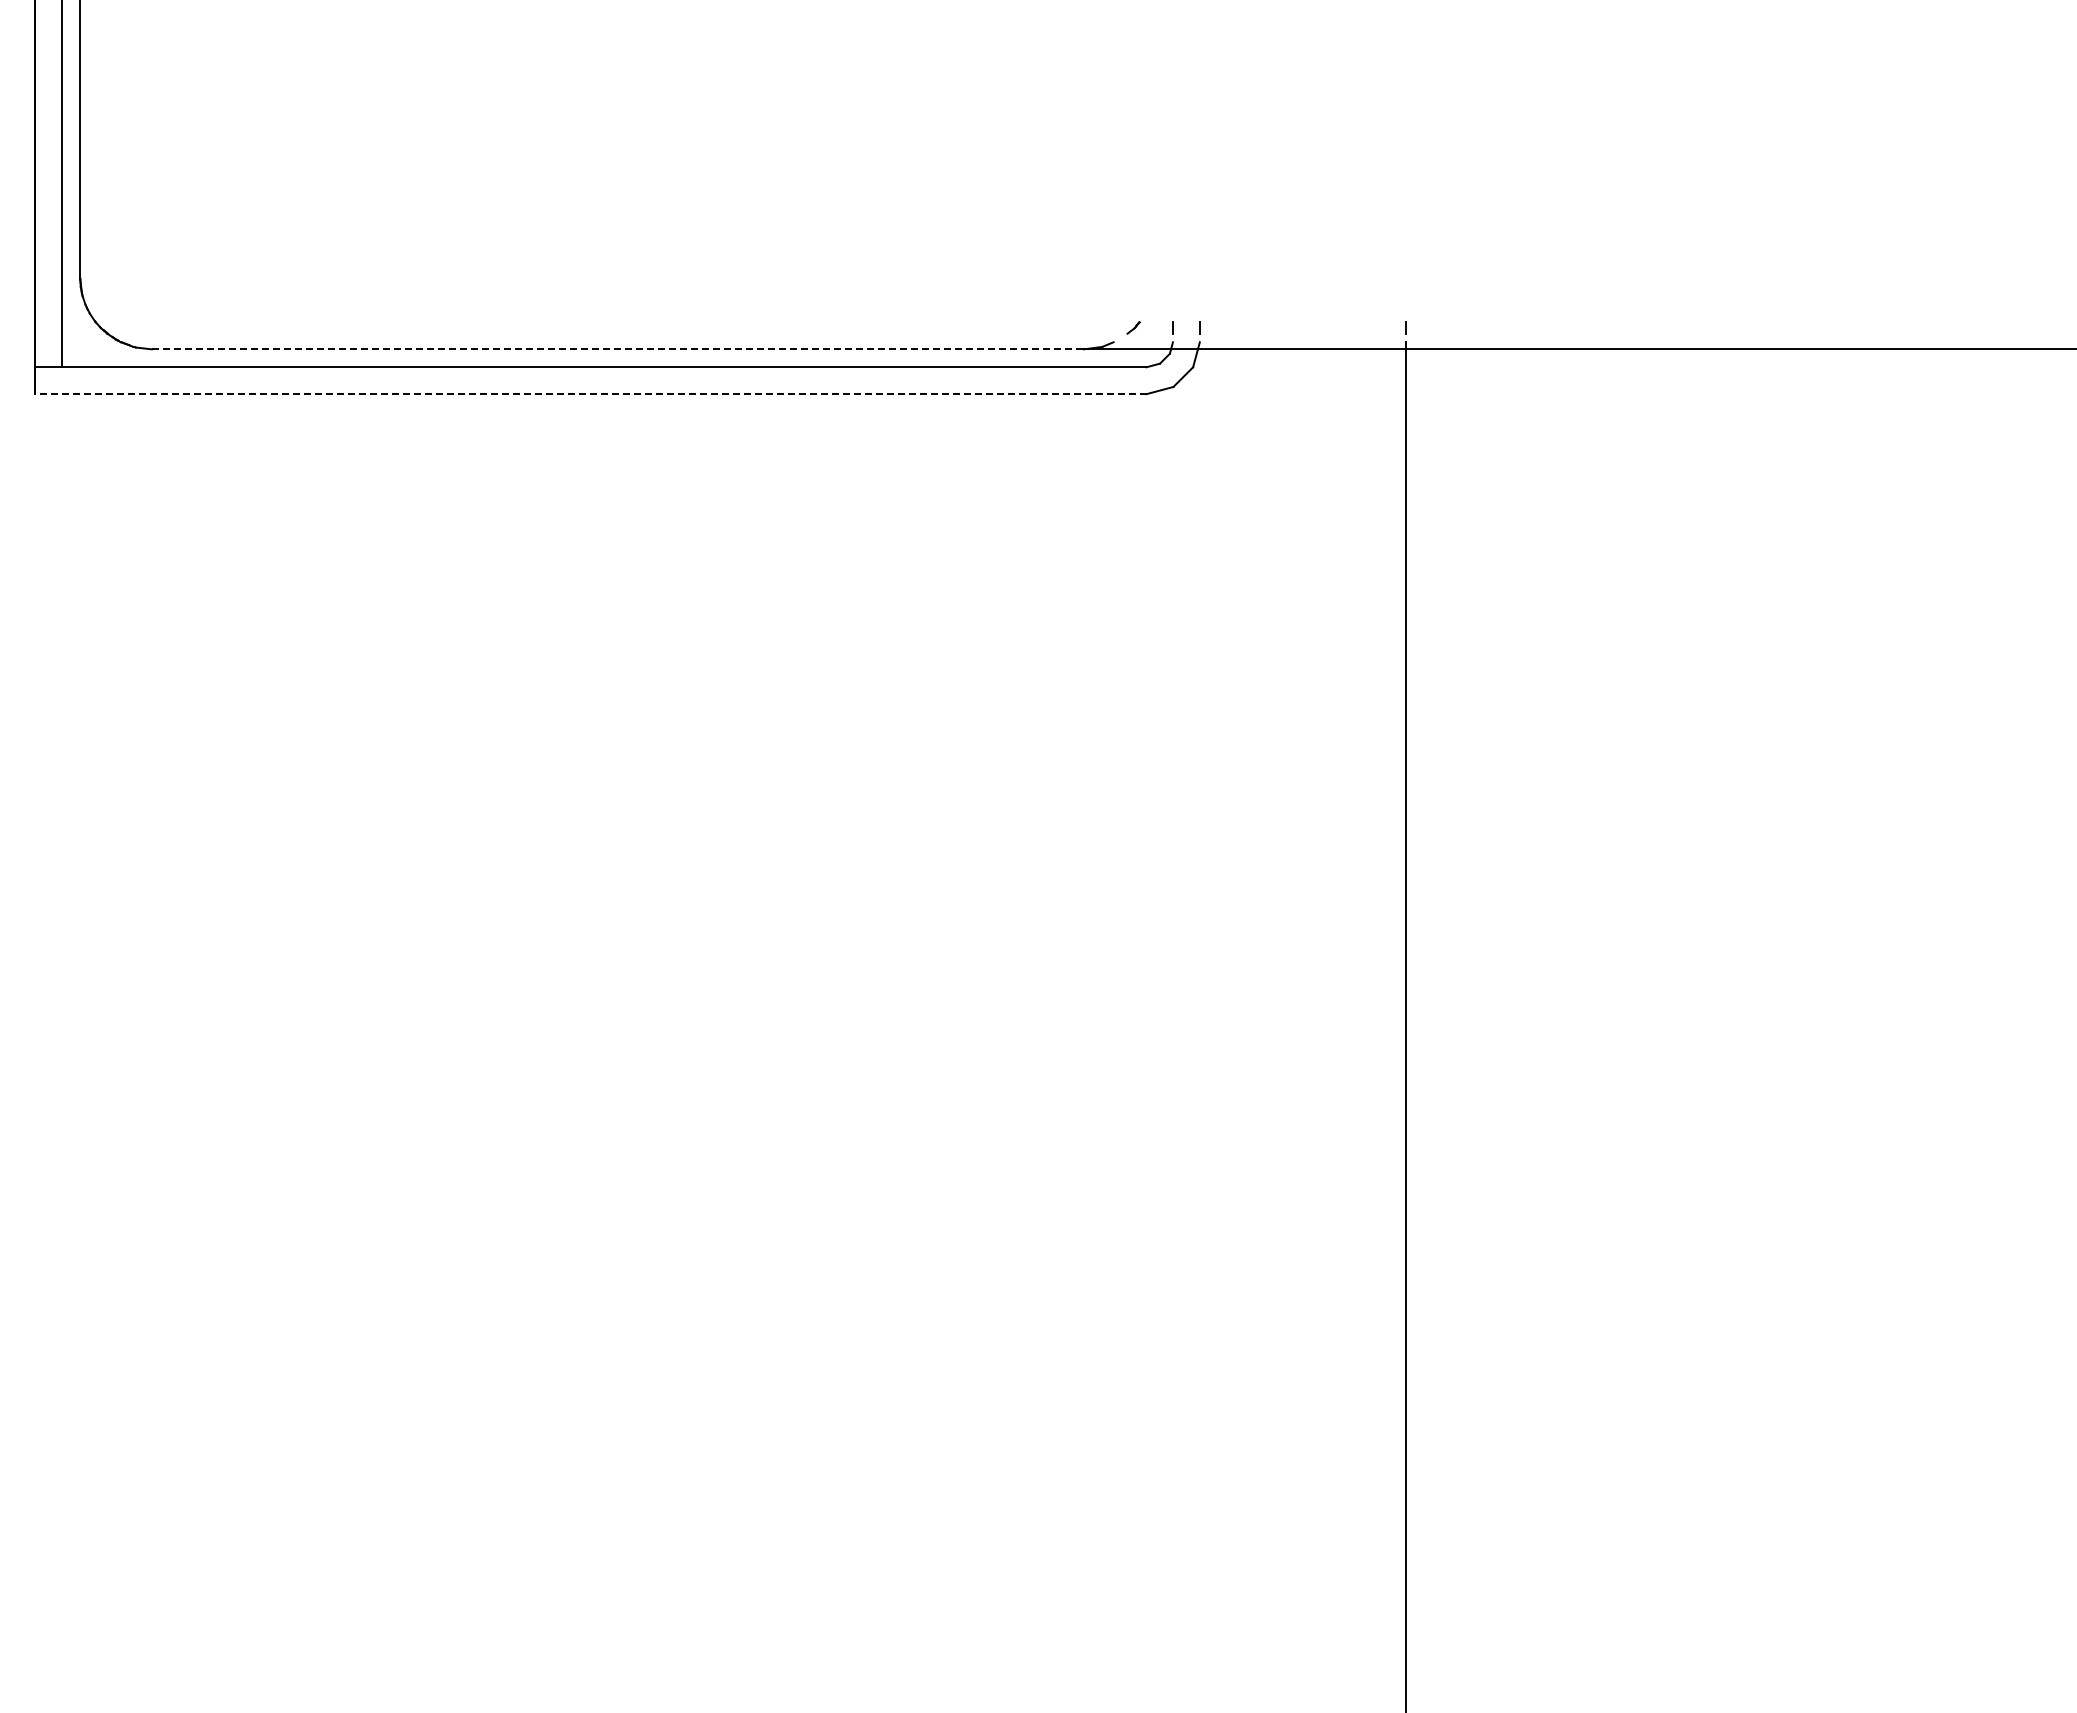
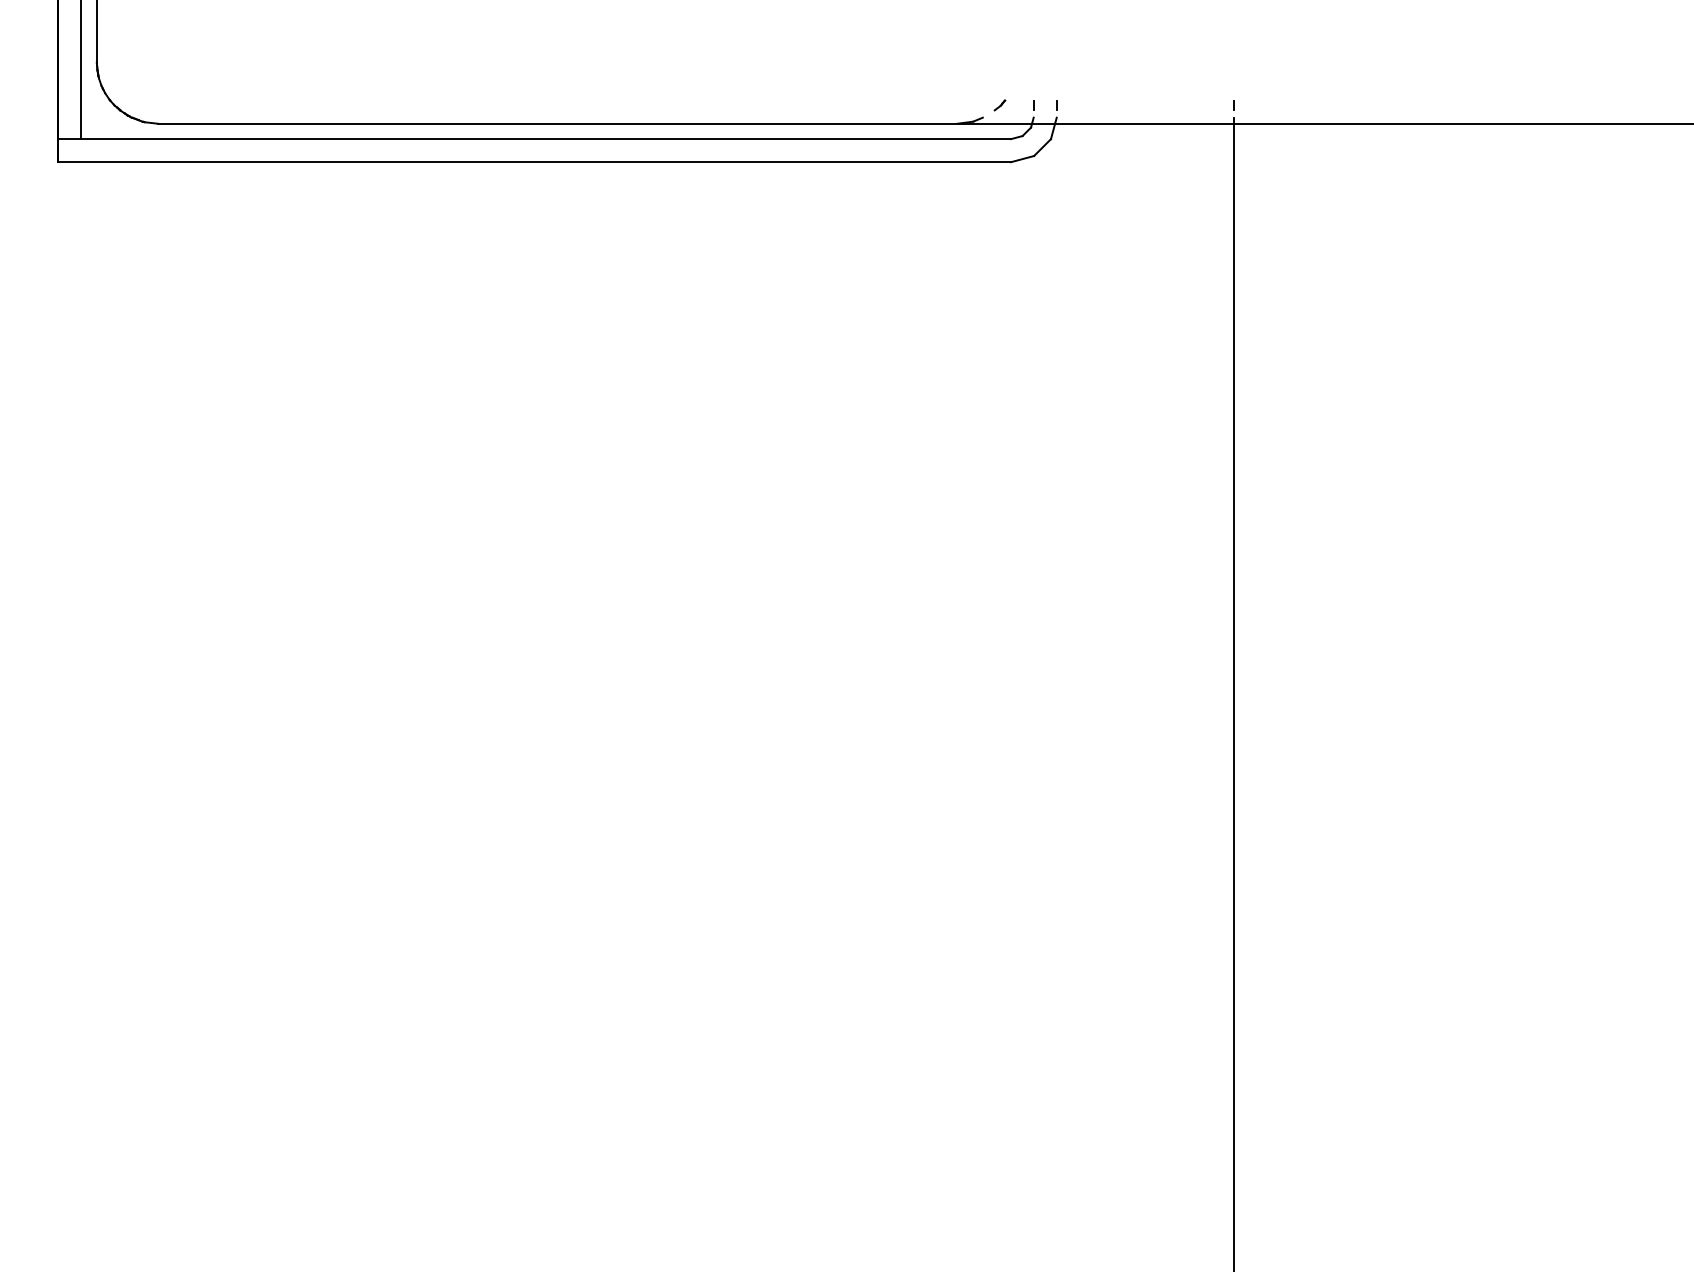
line: (617, 349) -> (557, 123), dashed -> solid
line: (590, 394) -> (534, 162), dashed -> solid

